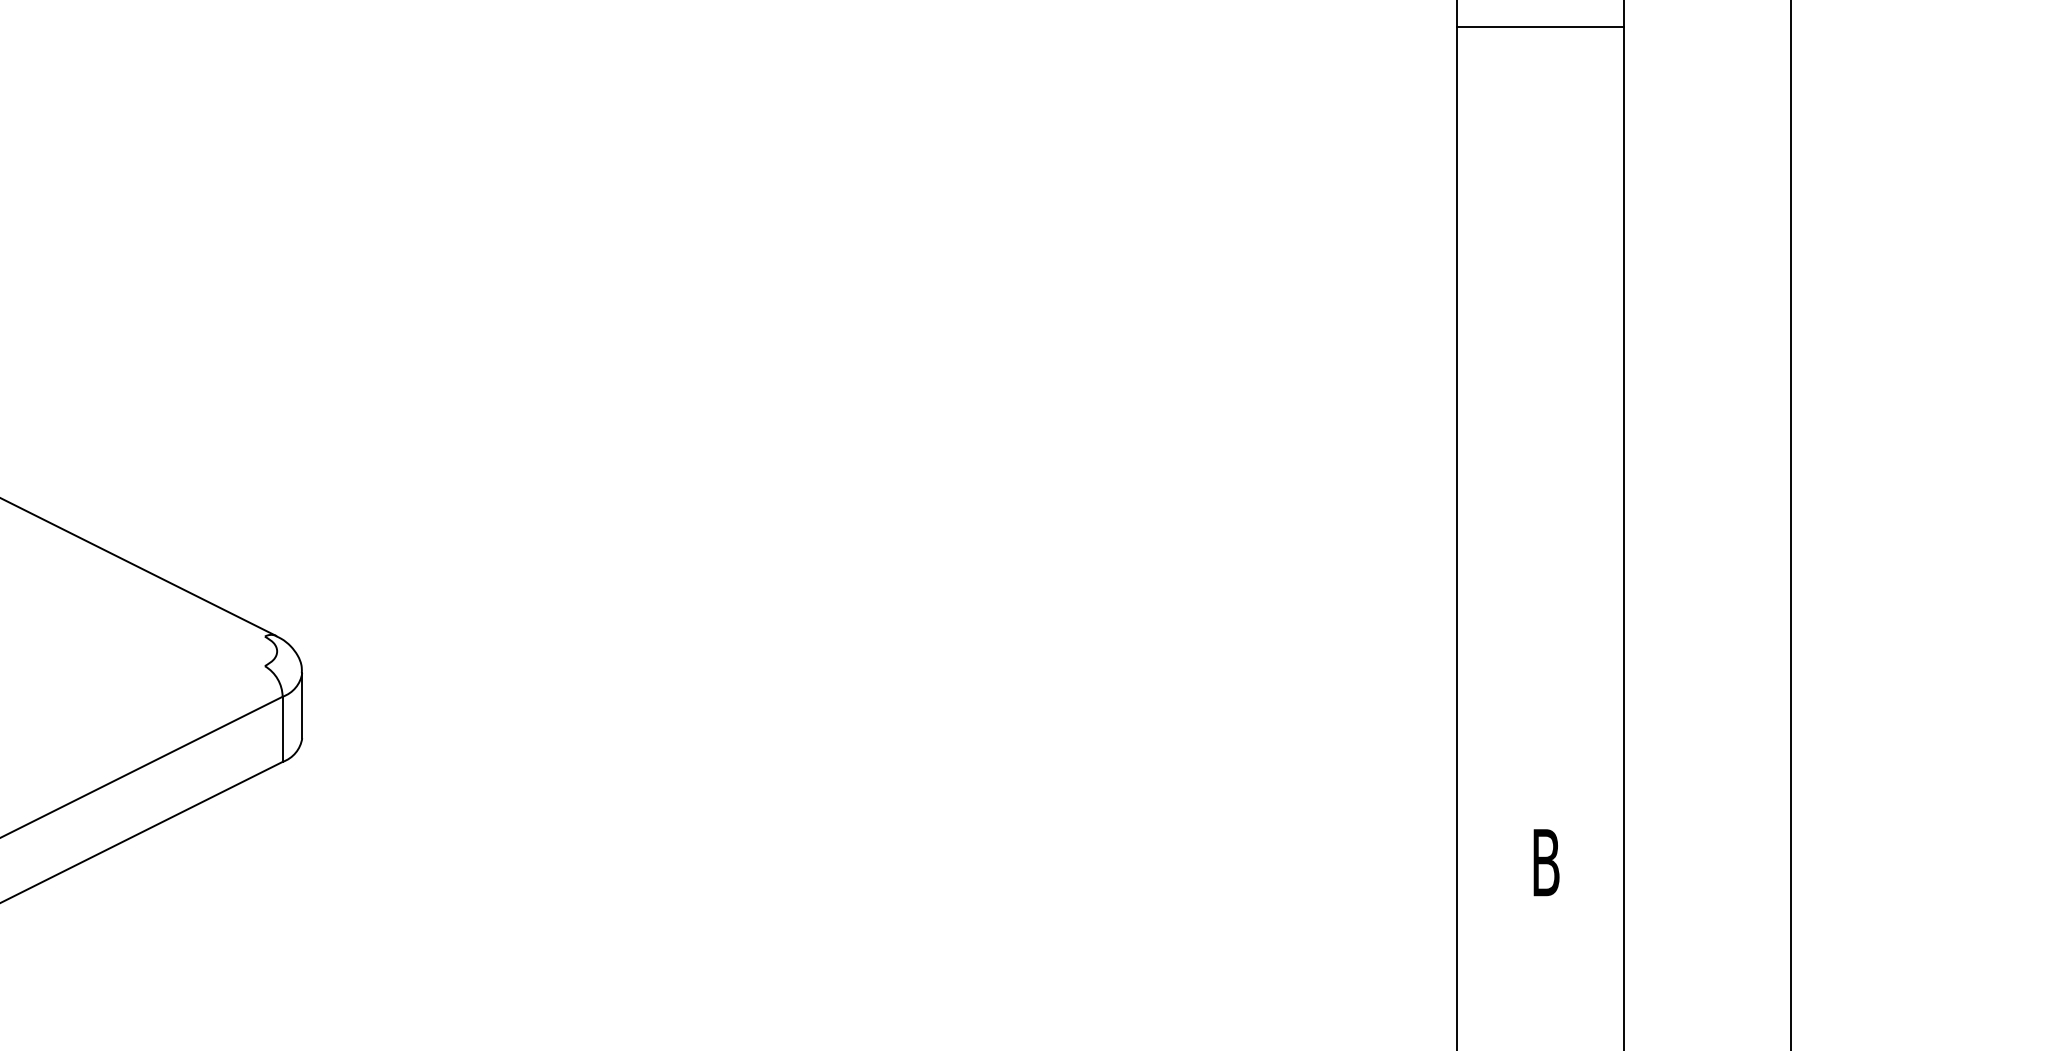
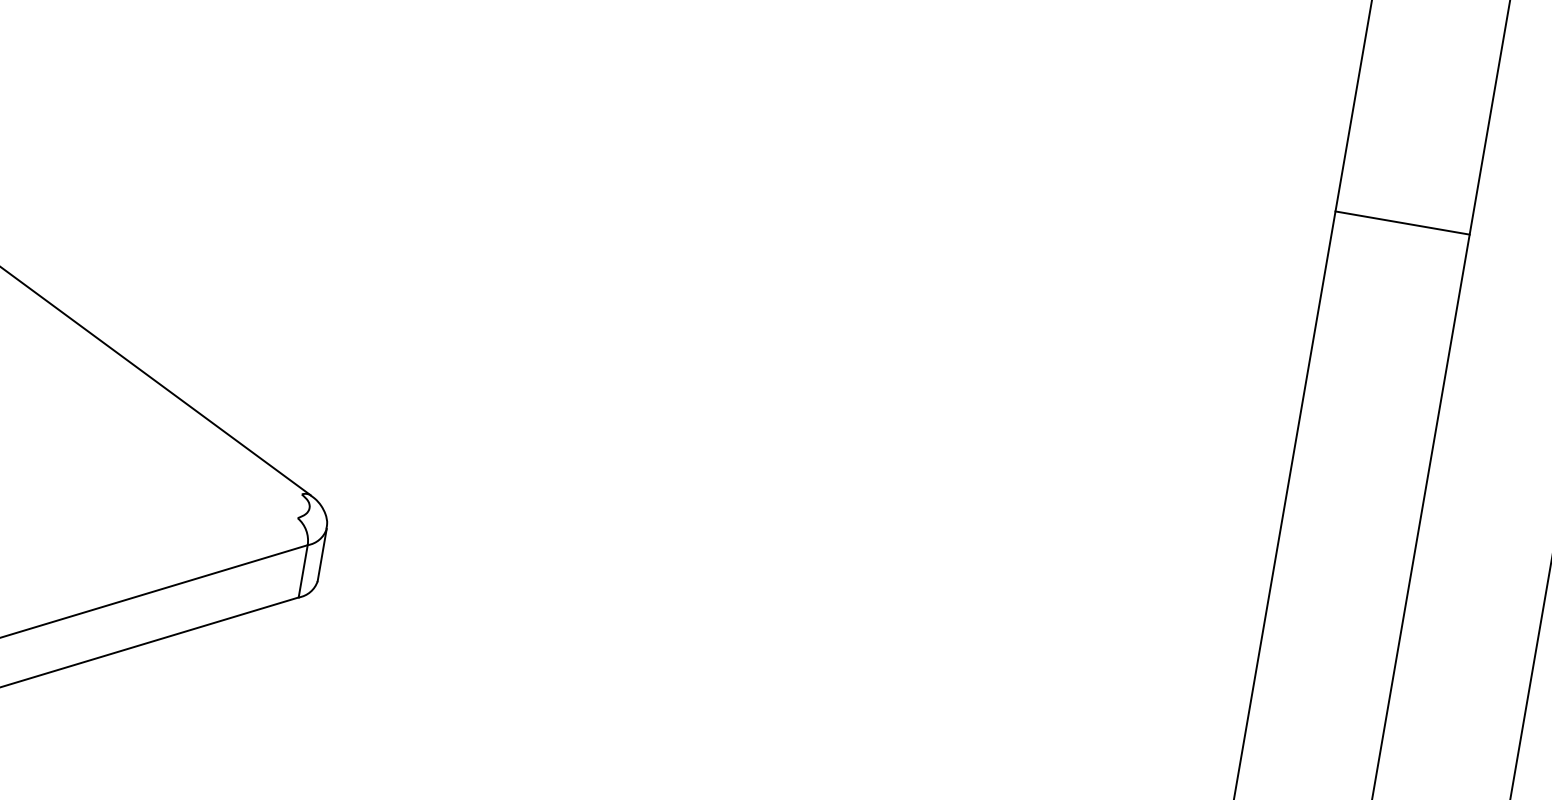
line: (1539, 27) -> (1401, 223), moved

